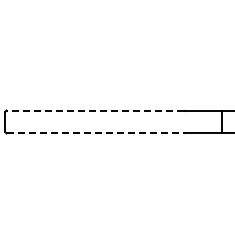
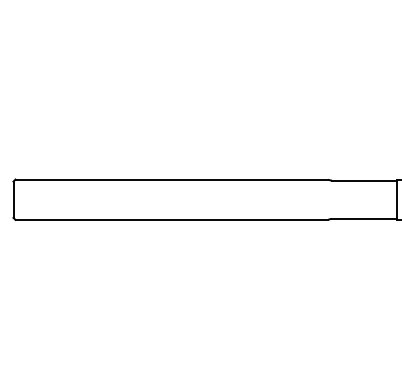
line: (95, 110) -> (172, 179), dashed -> solid
line: (95, 133) -> (172, 220), dashed -> solid

